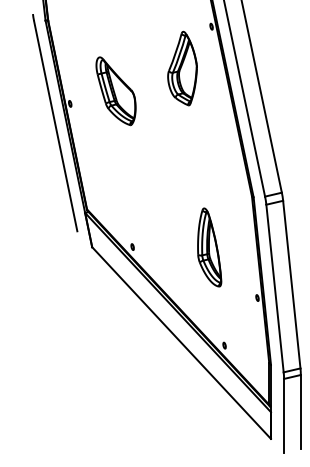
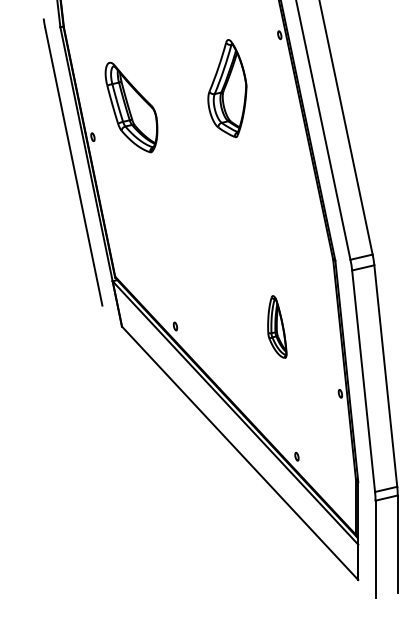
part: (182, 68) -> (227, 88), moved
part: (116, 91) -> (131, 107), moved
part: (209, 247) -> (277, 326), size x0.6

